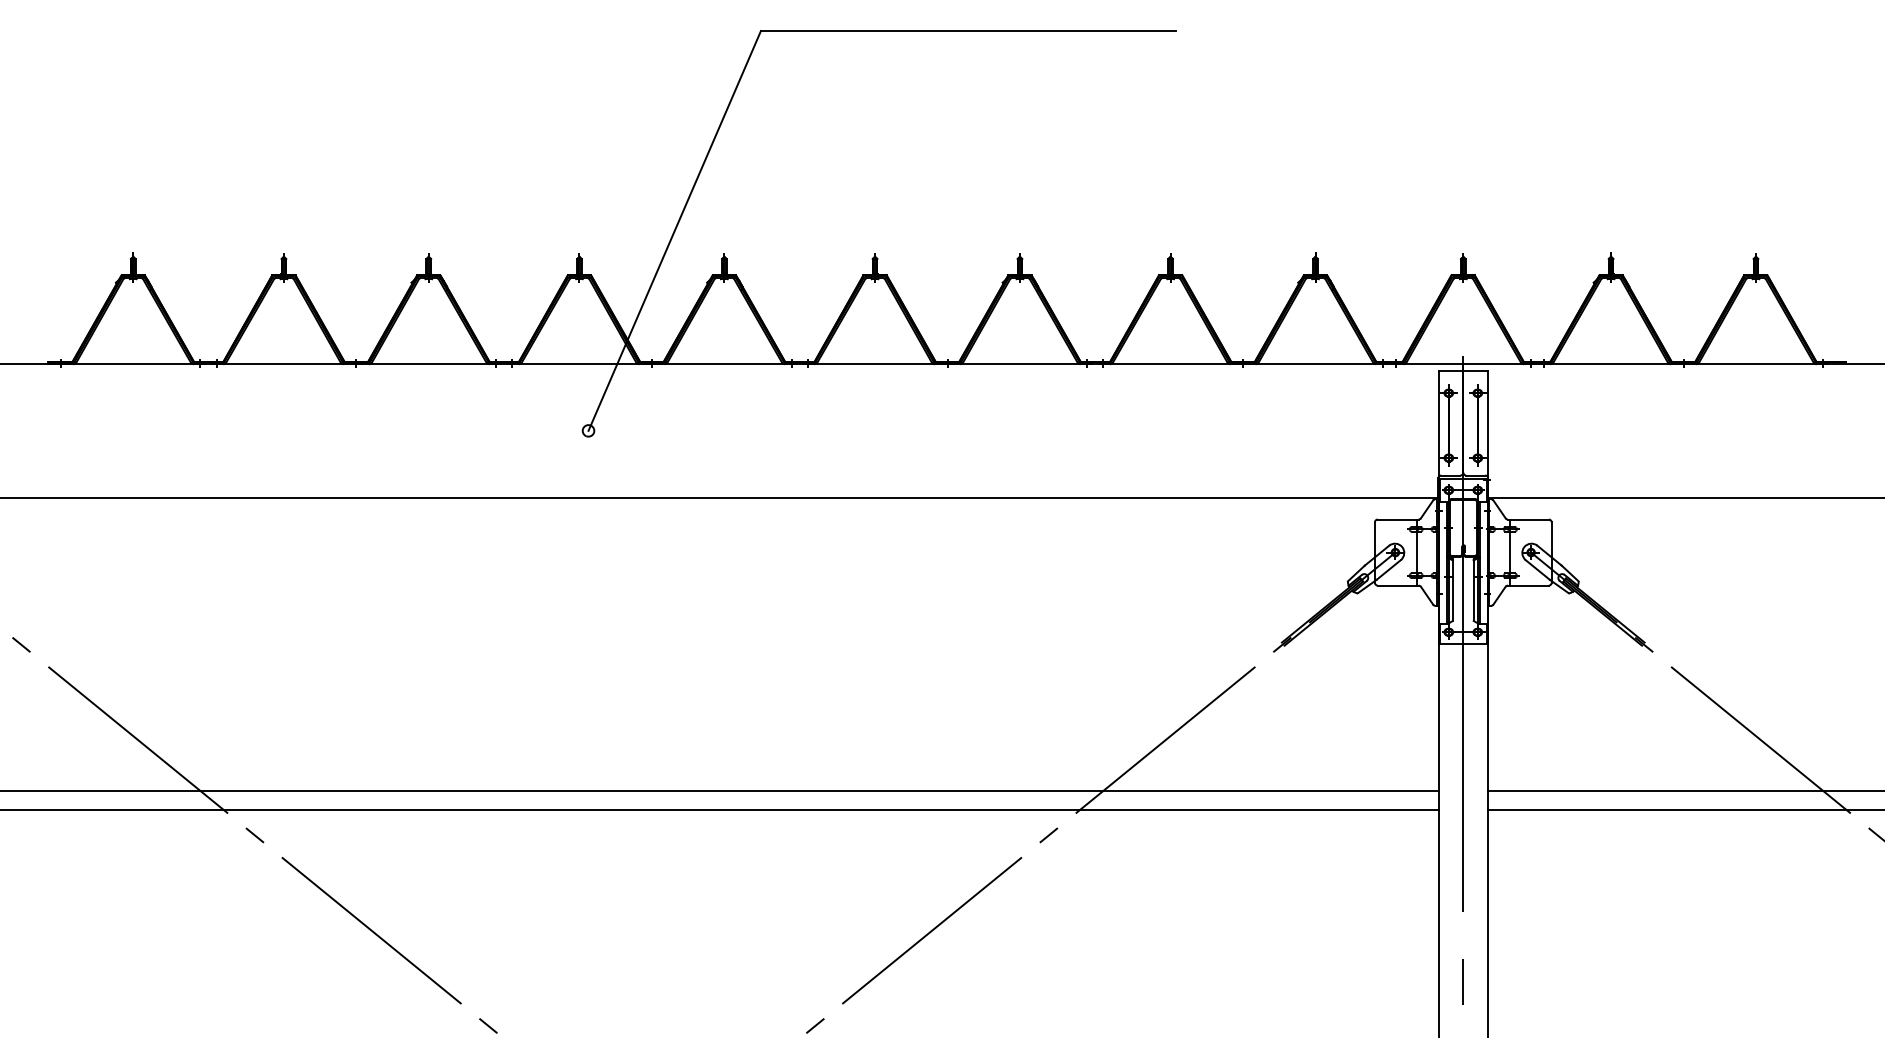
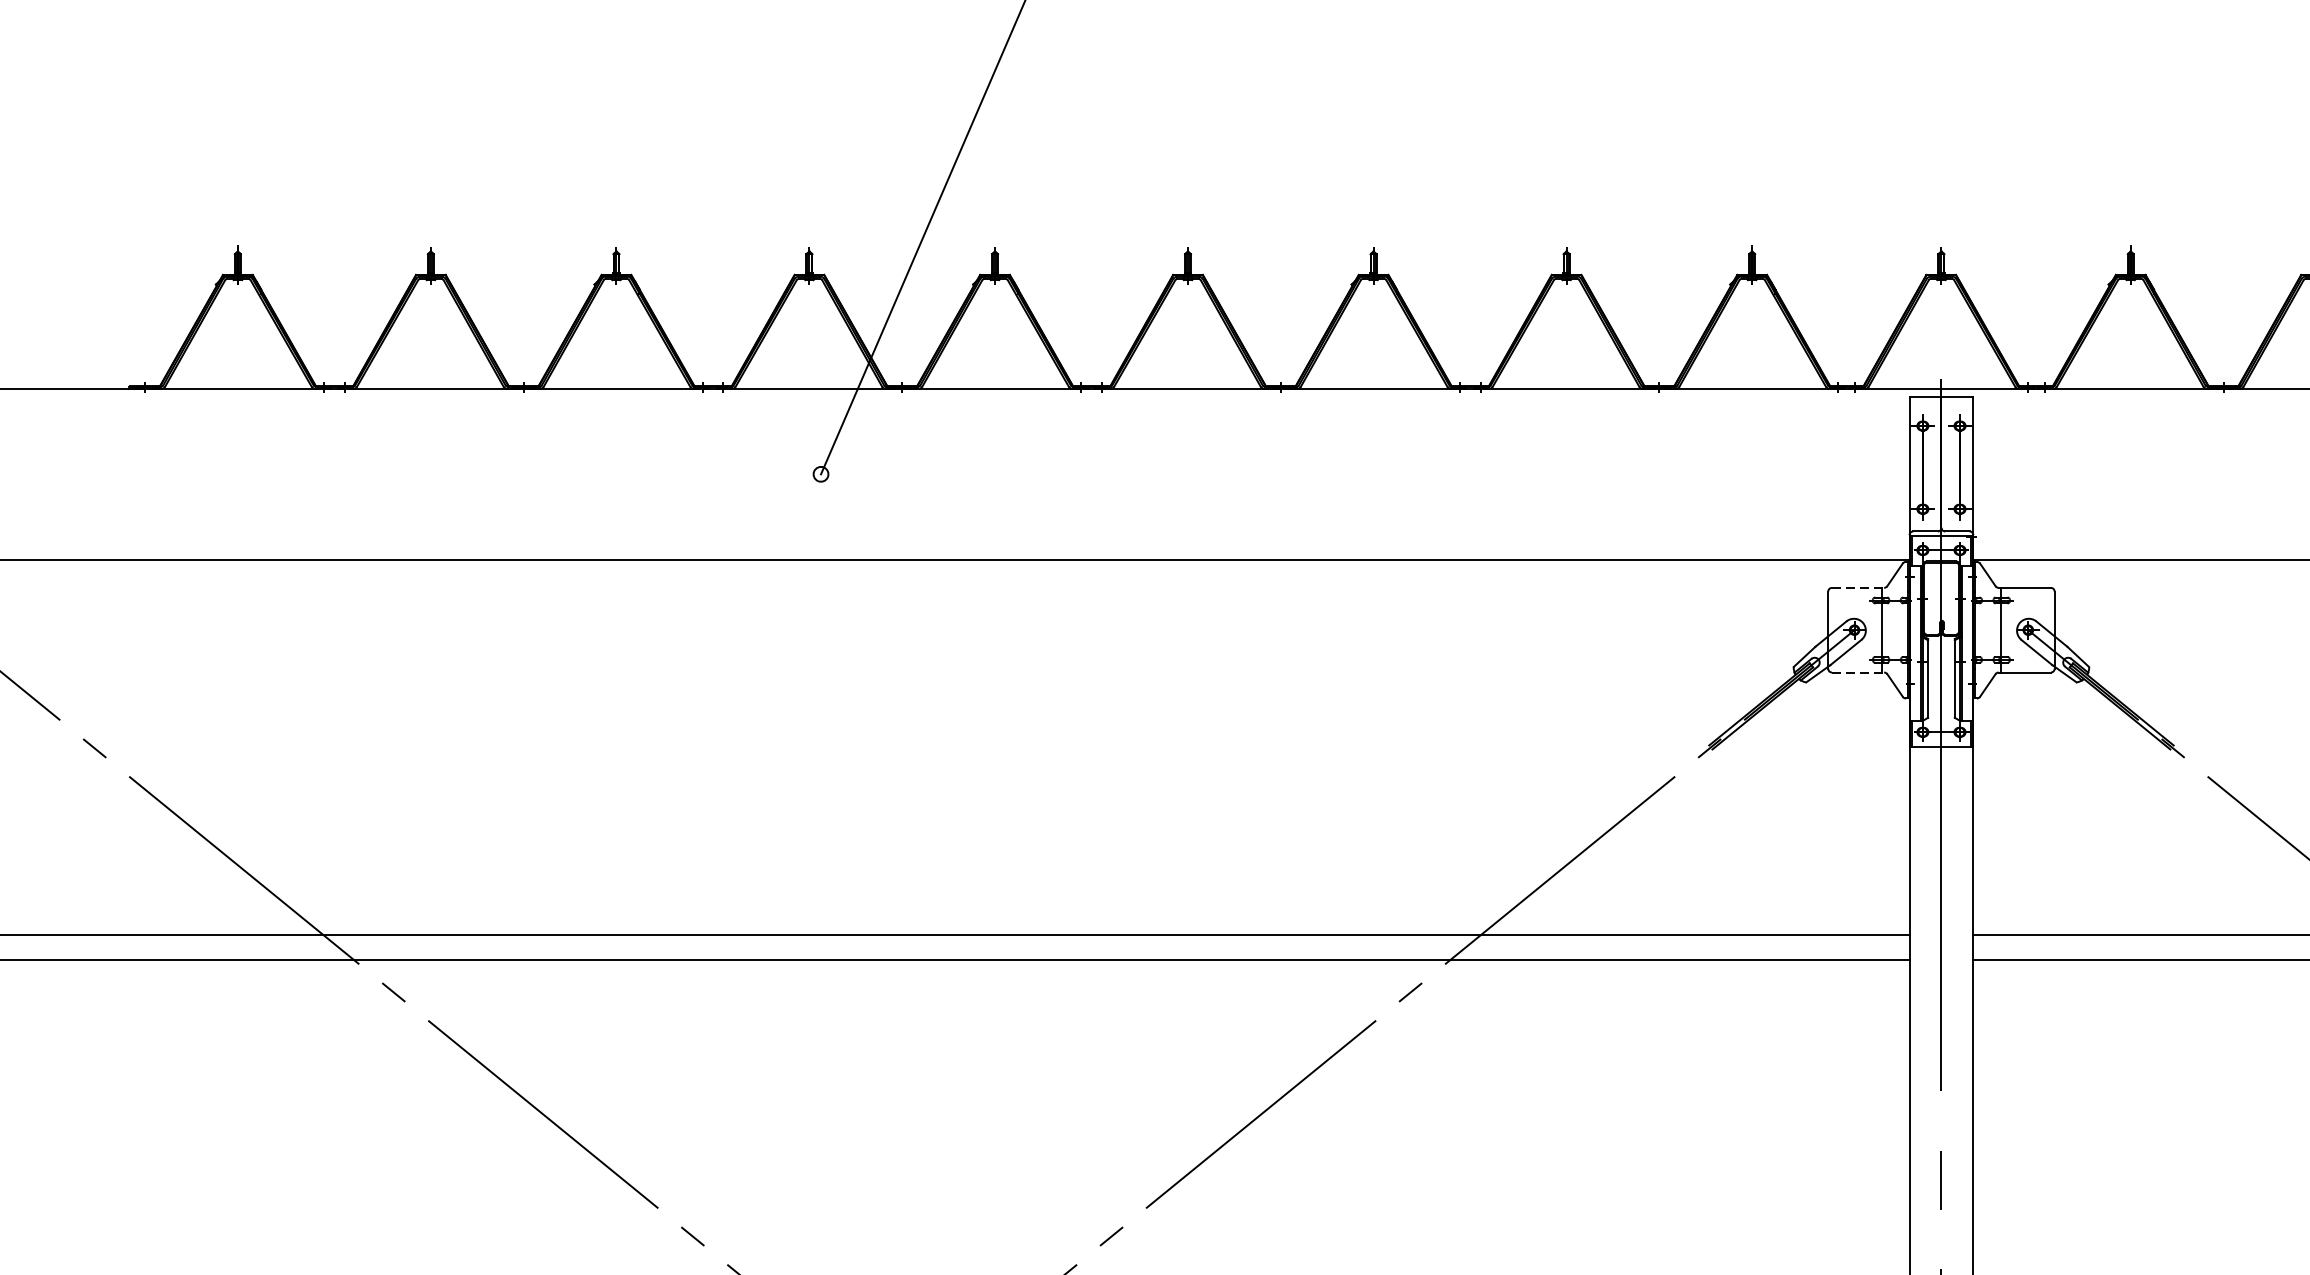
line: (1398, 519) -> (1858, 587), solid -> dashed
line: (1398, 585) -> (1858, 672), solid -> dashed

